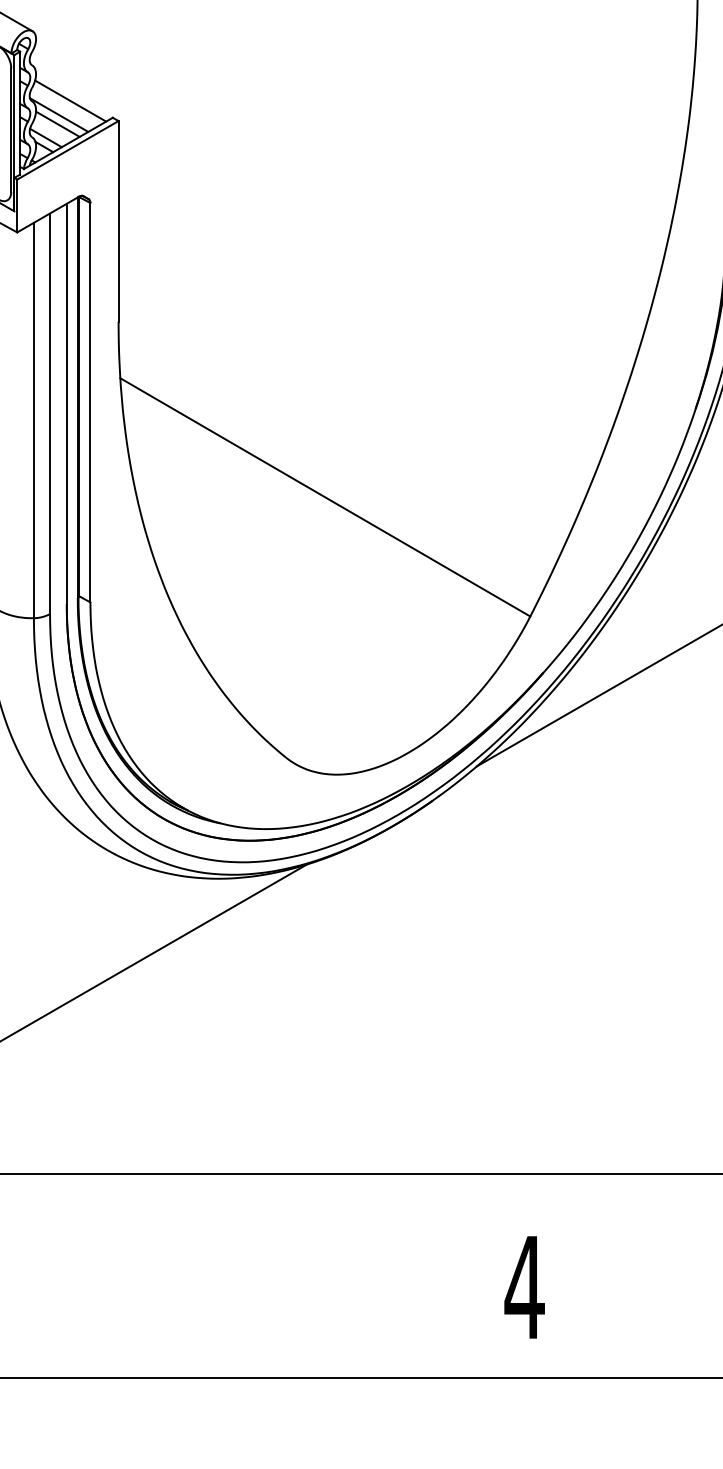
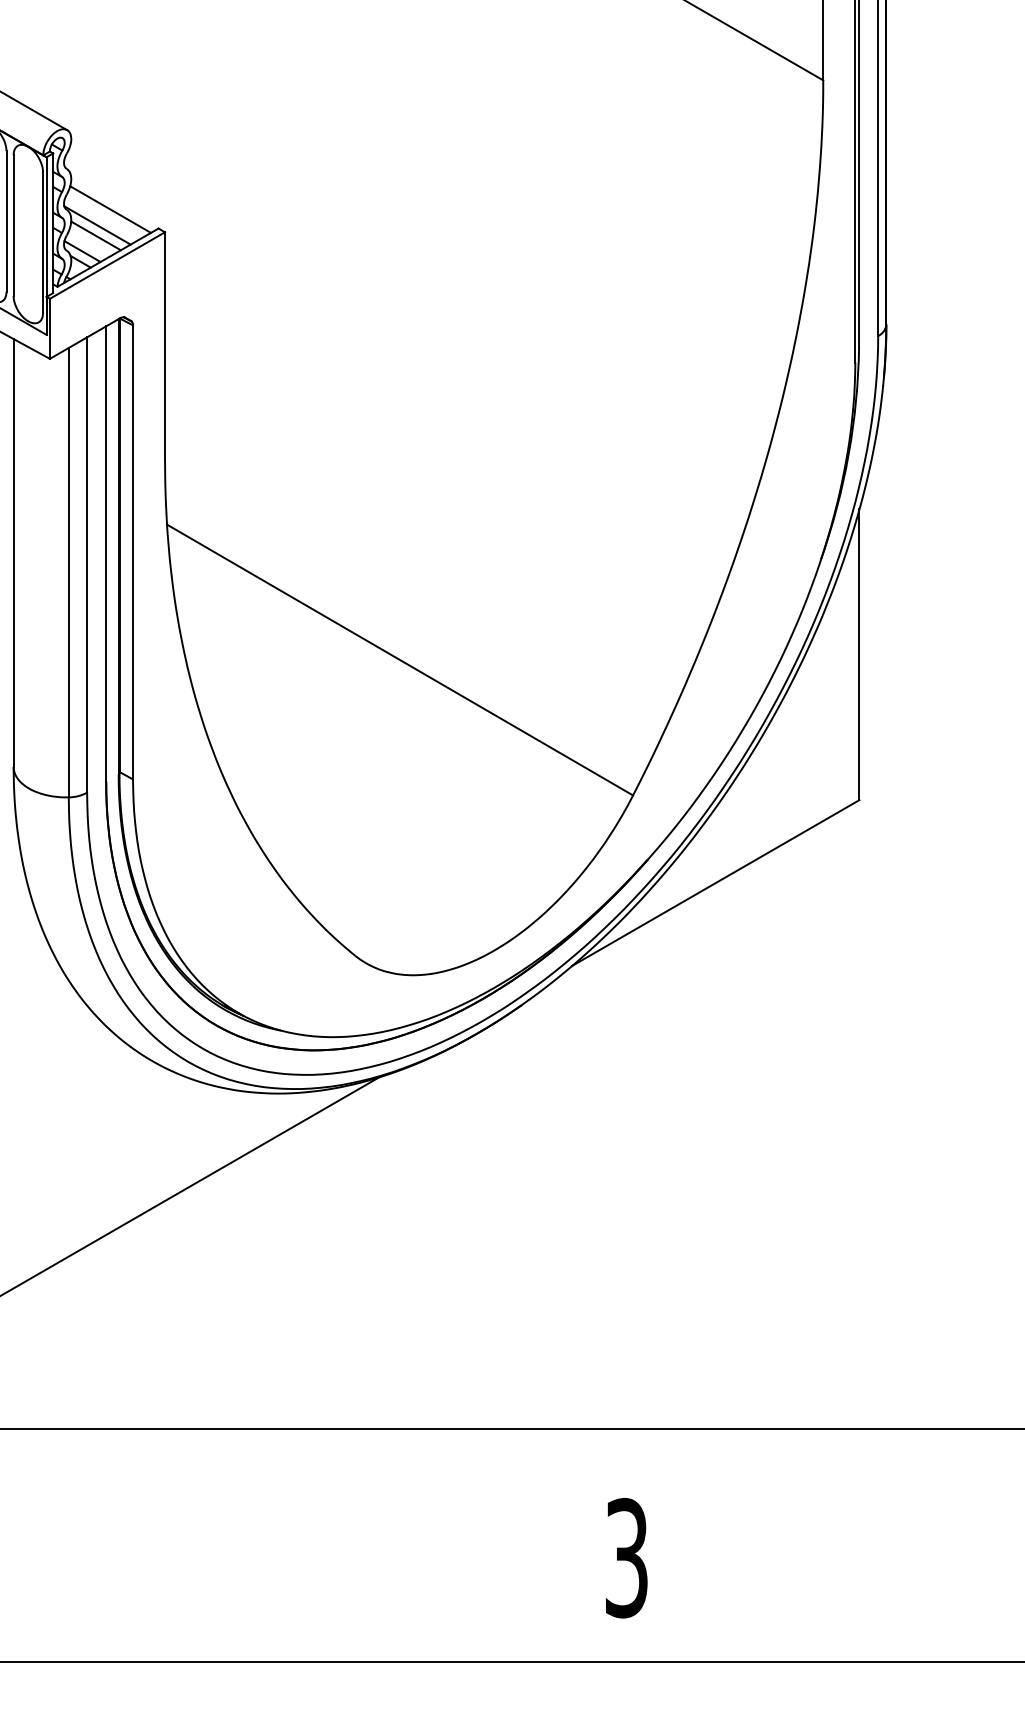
text: (524, 1287) -> (626, 1558), 4 -> 3

